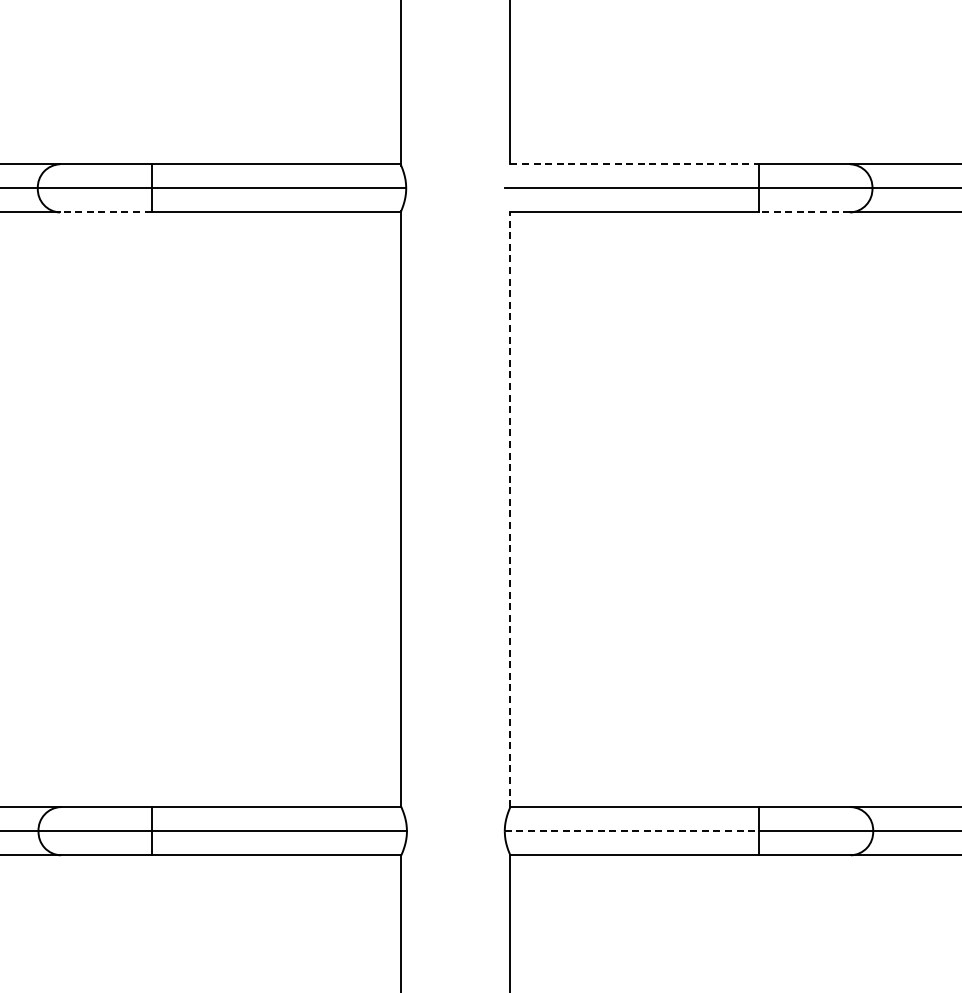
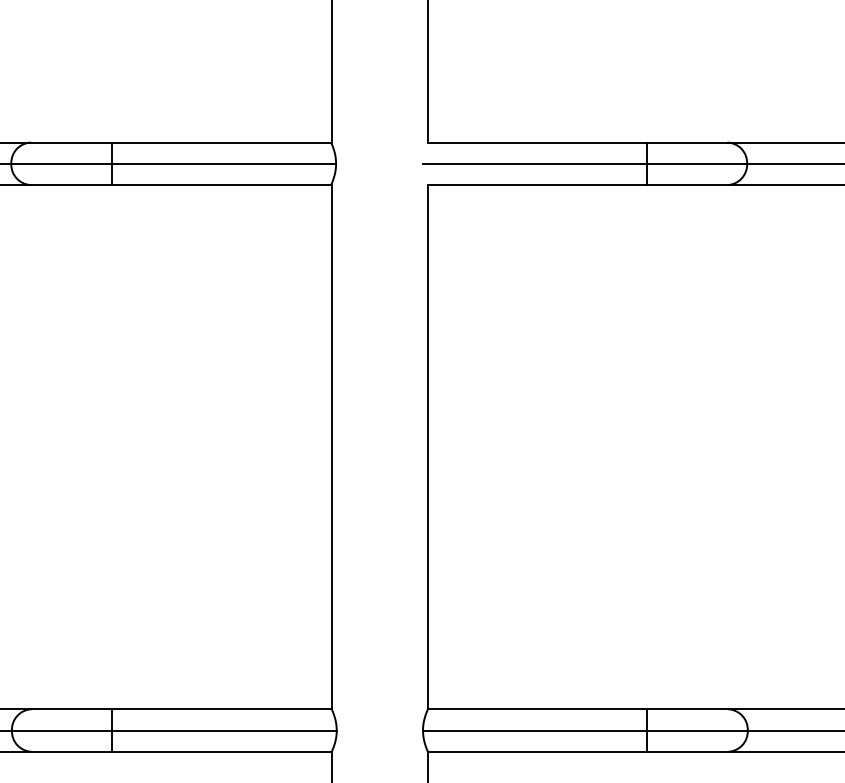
line: (634, 164) -> (537, 142), dashed -> solid
line: (105, 212) -> (70, 185), dashed -> solid
line: (804, 212) -> (687, 185), dashed -> solid
line: (510, 509) -> (428, 446), dashed -> solid
line: (632, 831) -> (535, 730), dashed -> solid

